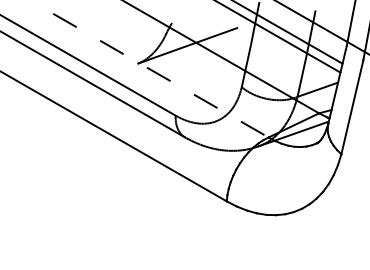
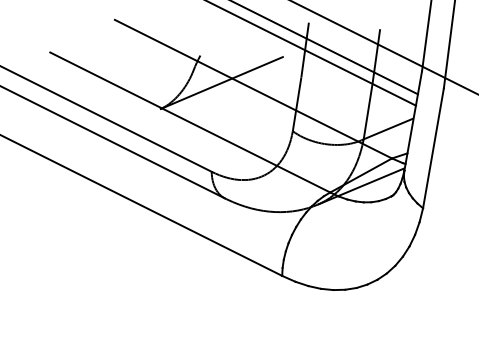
line: (161, 75) -> (190, 122), dashed -> solid

